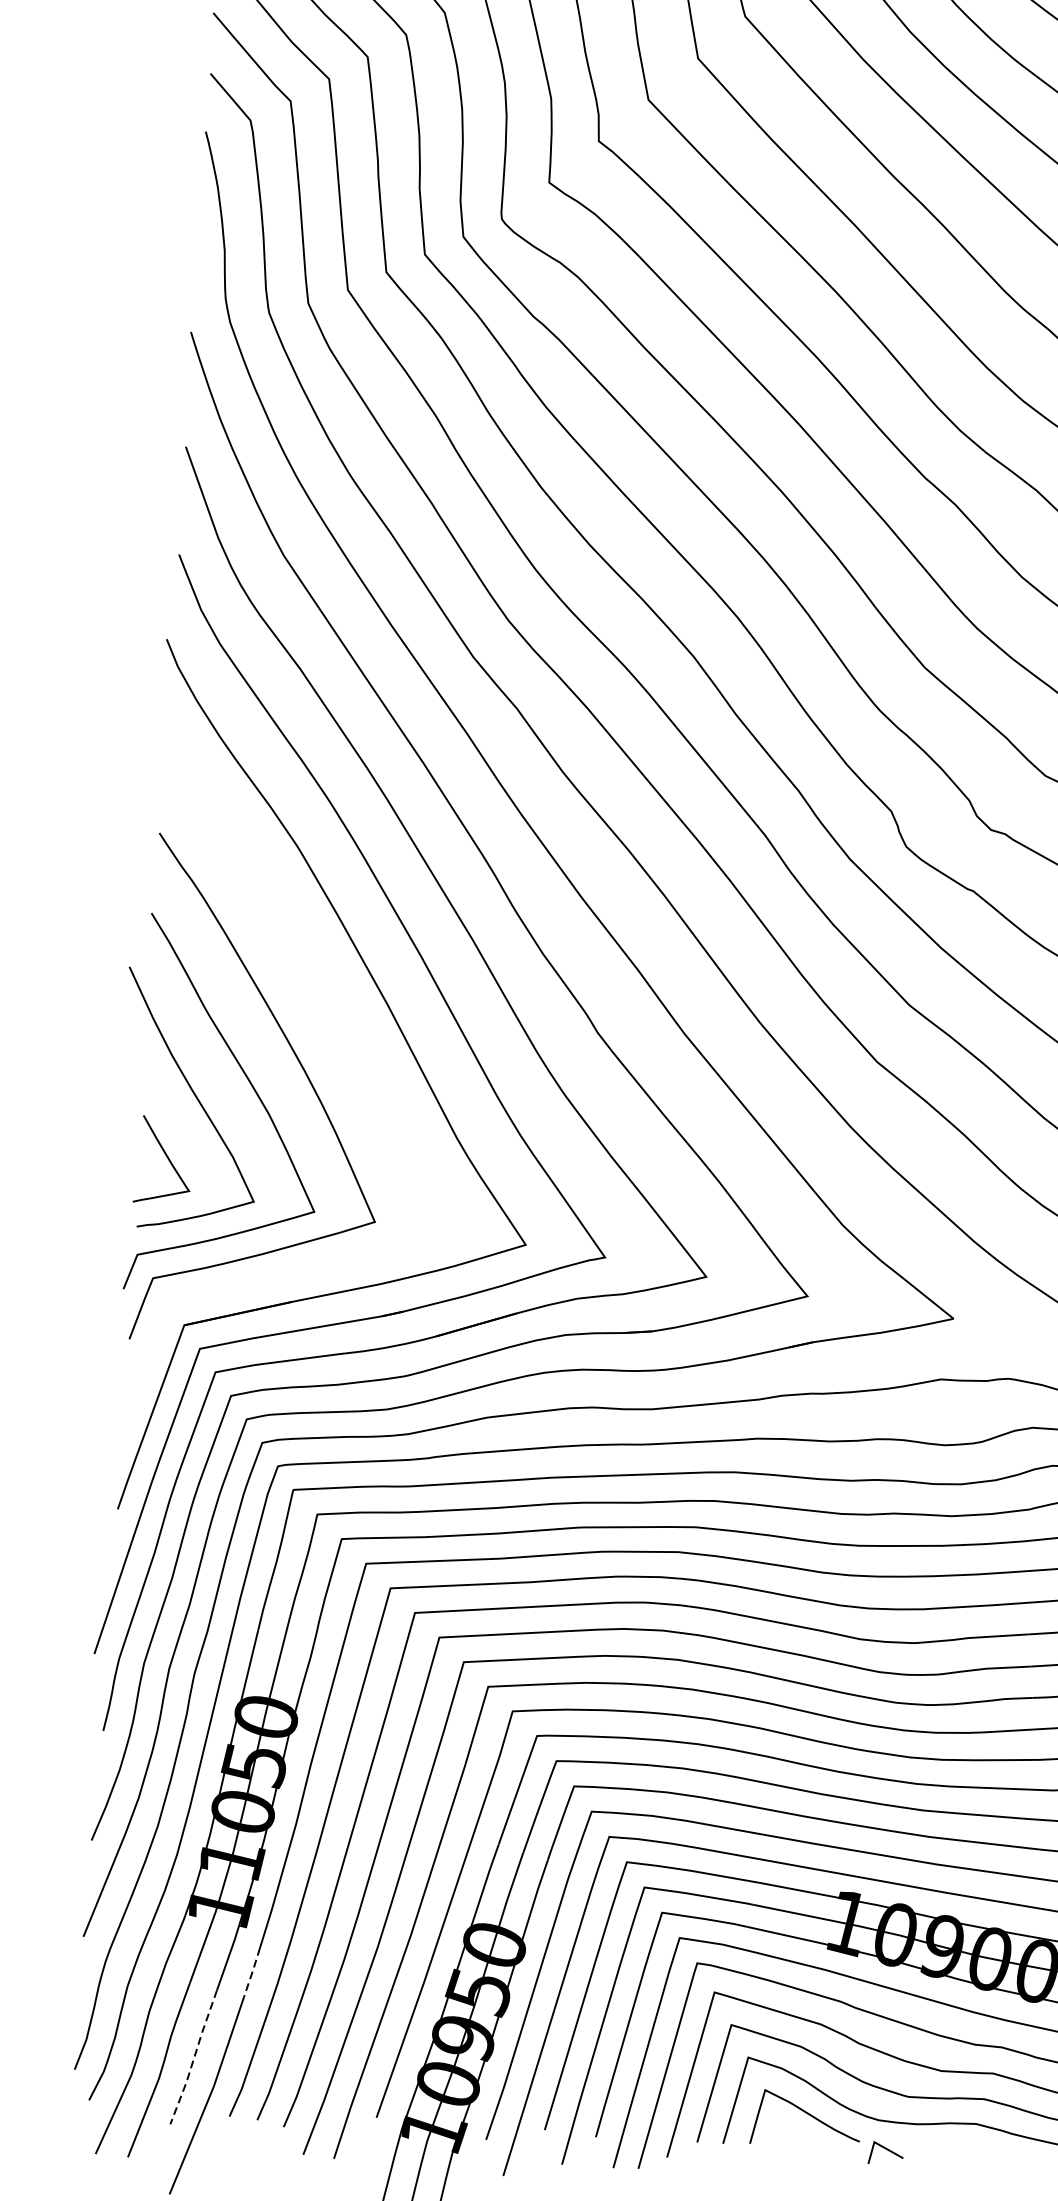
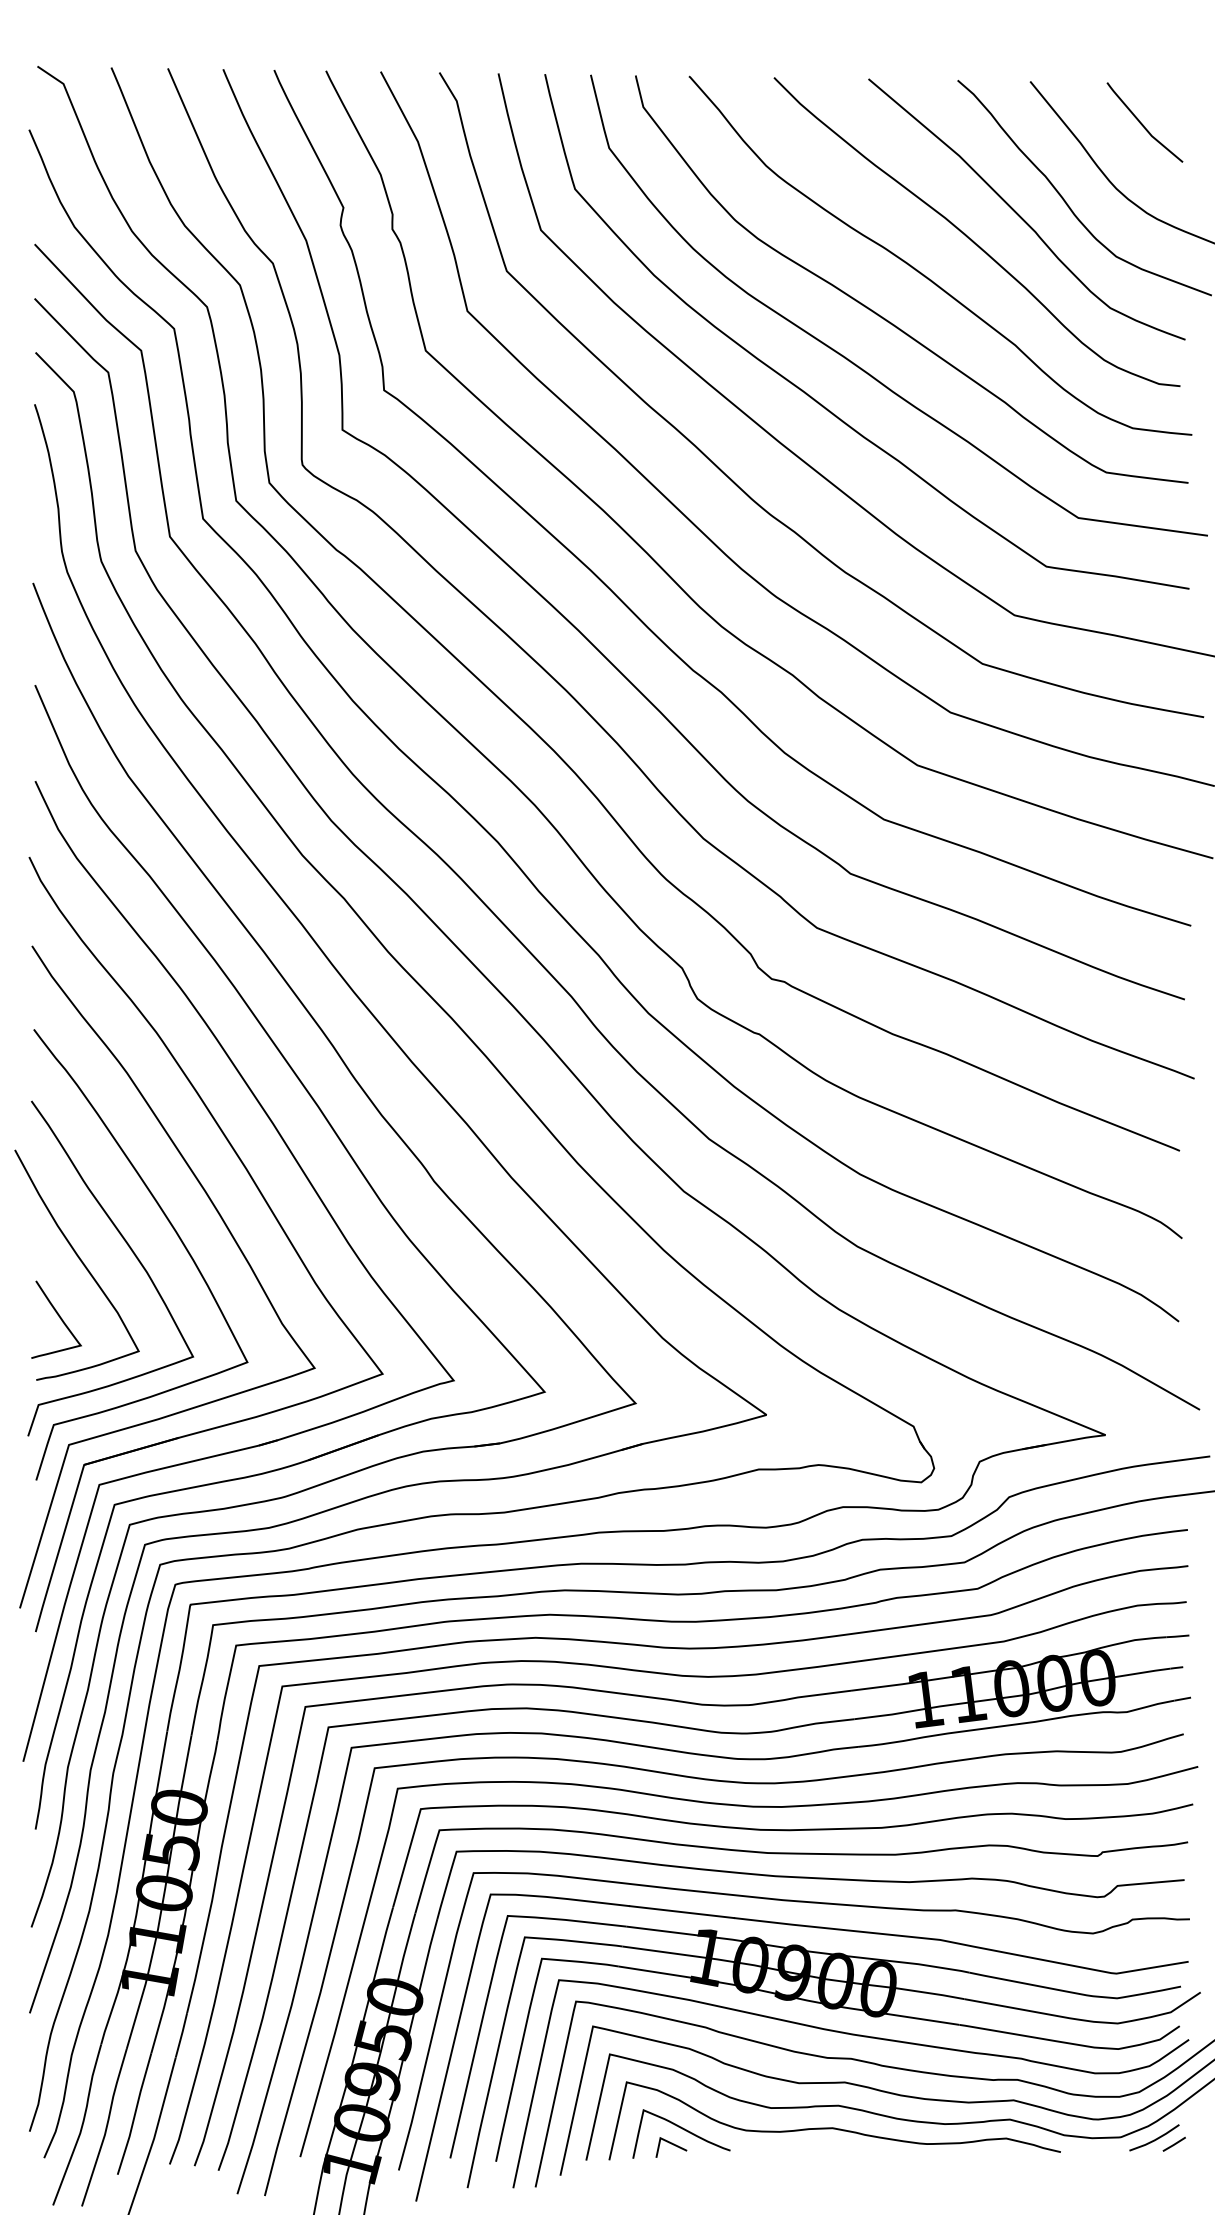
curve: (367, 1082) -> (232, 1238), added
line: (252, 1972) -> (181, 2035), dashed -> solid
line: (194, 2058) -> (135, 2114), dashed -> solid
line: (888, 2151) -> (673, 2145), moved

